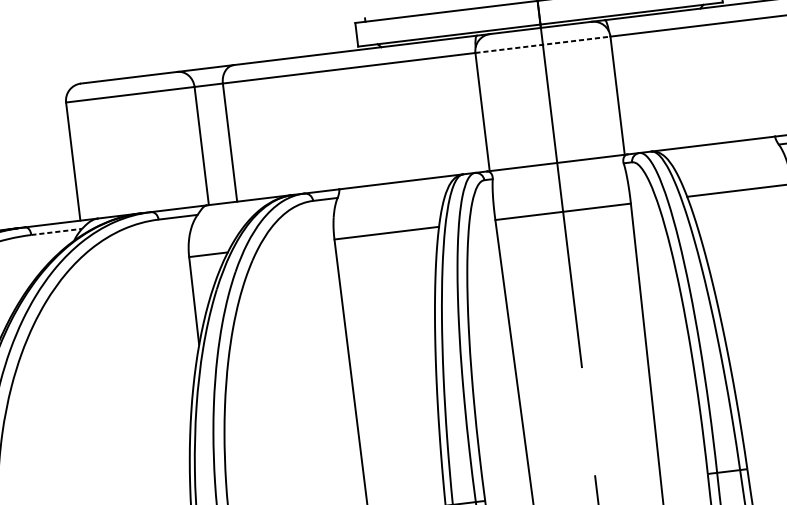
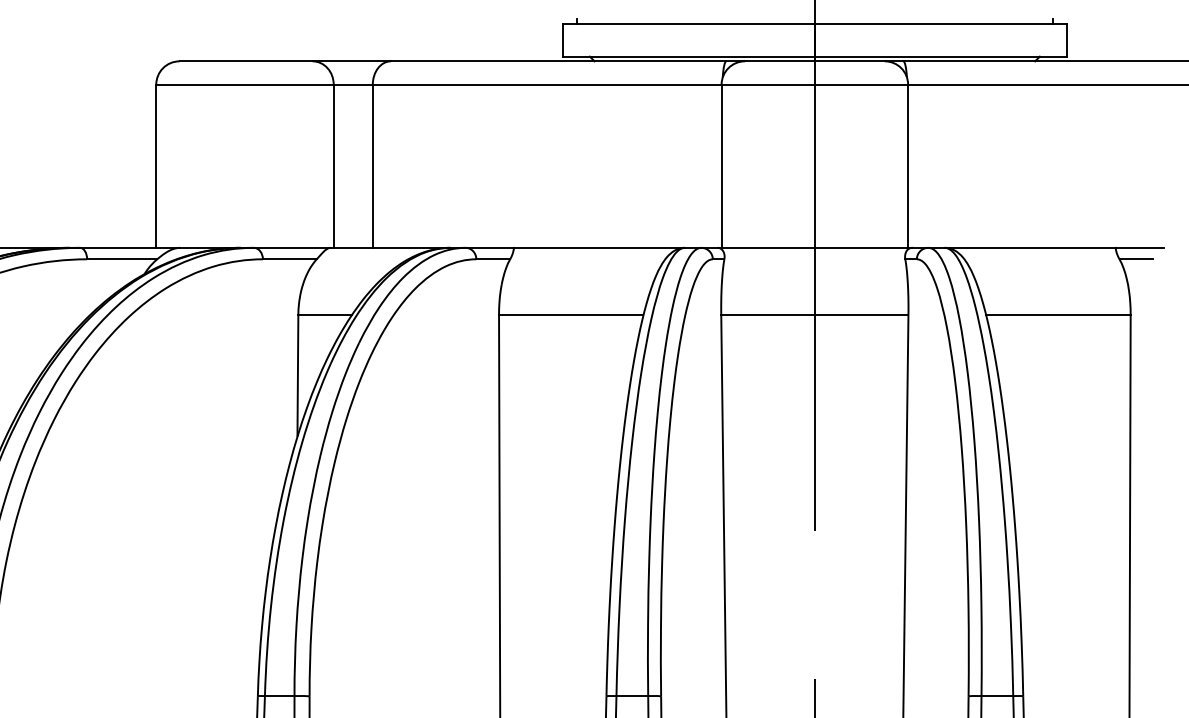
line: (543, 44) -> (815, 84), dashed -> solid
line: (56, 232) -> (122, 259), dashed -> solid

